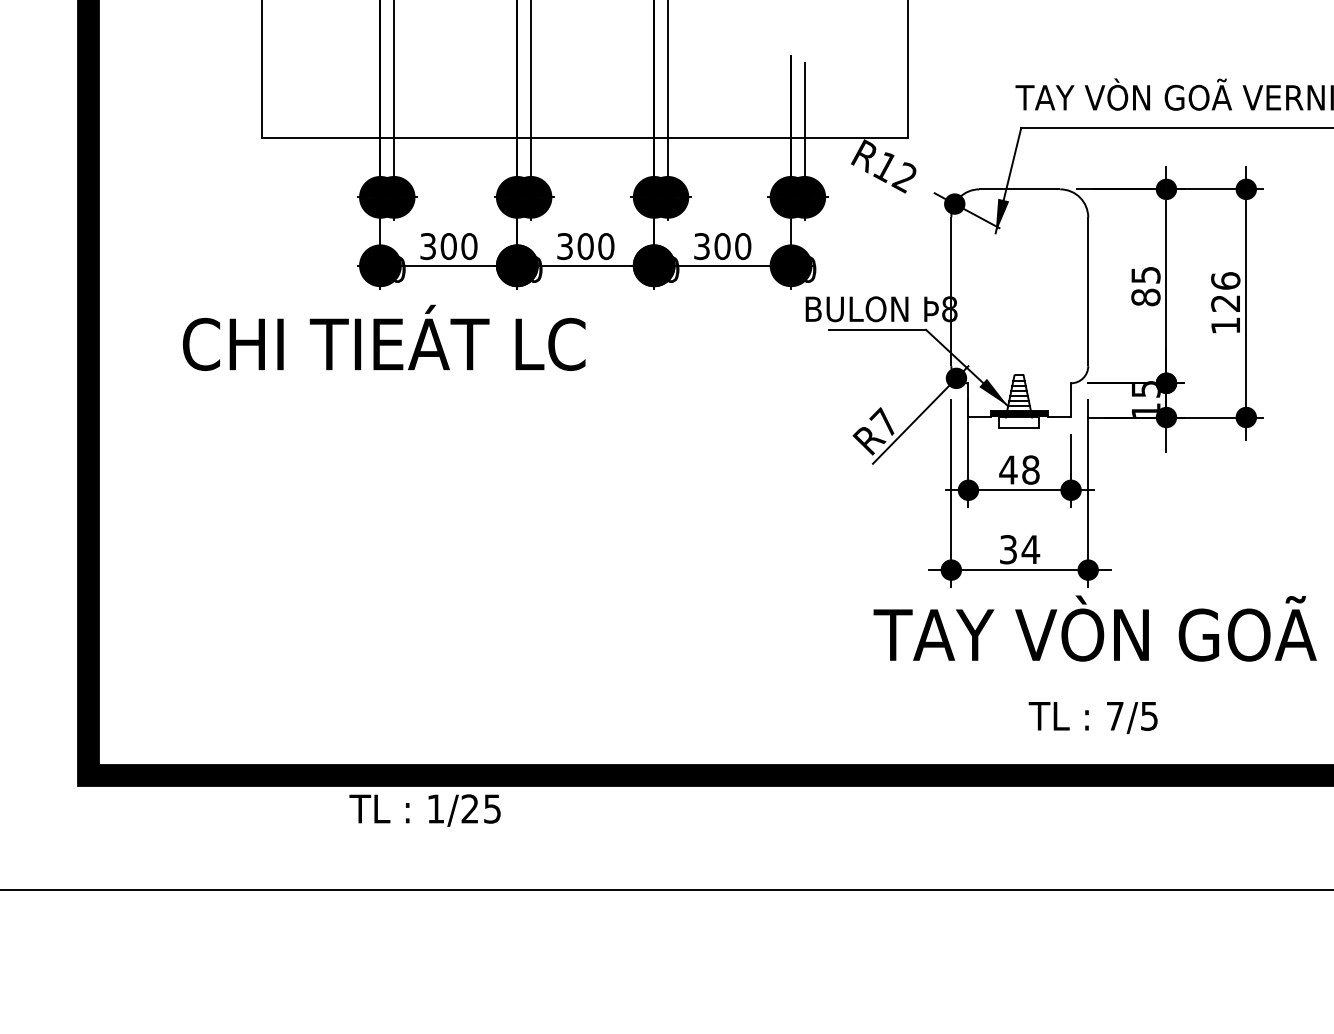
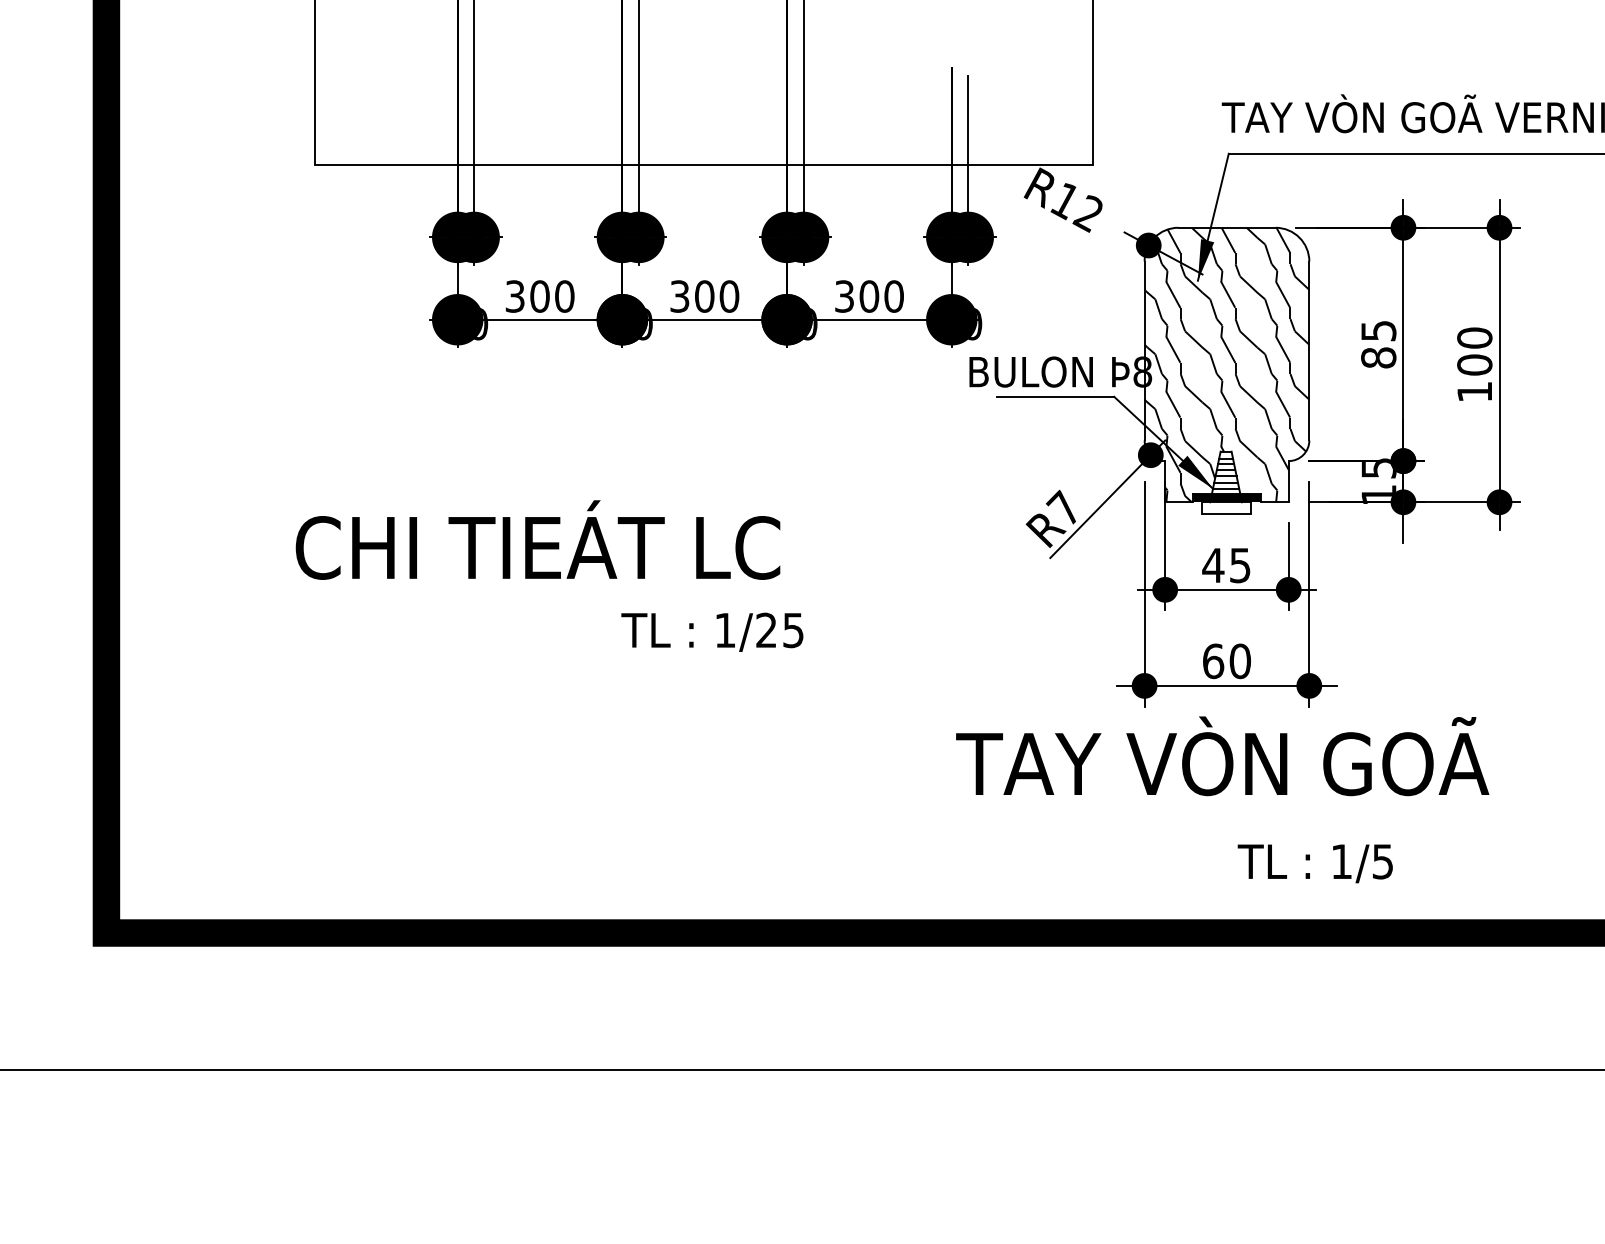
text: (1225, 292) -> (1474, 351), 126 -> 100
hatch: (1019, 303) -> (1226, 365), added
text: (384, 337) -> (538, 539), moved
text: (1030, 469) -> (1239, 564), 48 -> 45
text: (1019, 549) -> (1226, 661), 34 -> 60
text: (1094, 628) -> (1221, 756), moved
text: (1115, 716) -> (1342, 862), 7/5 -> 1/5
text: (424, 810) -> (711, 632), moved

